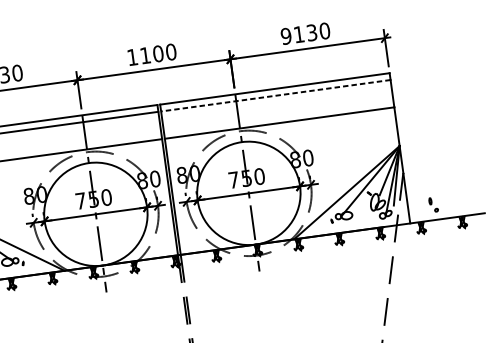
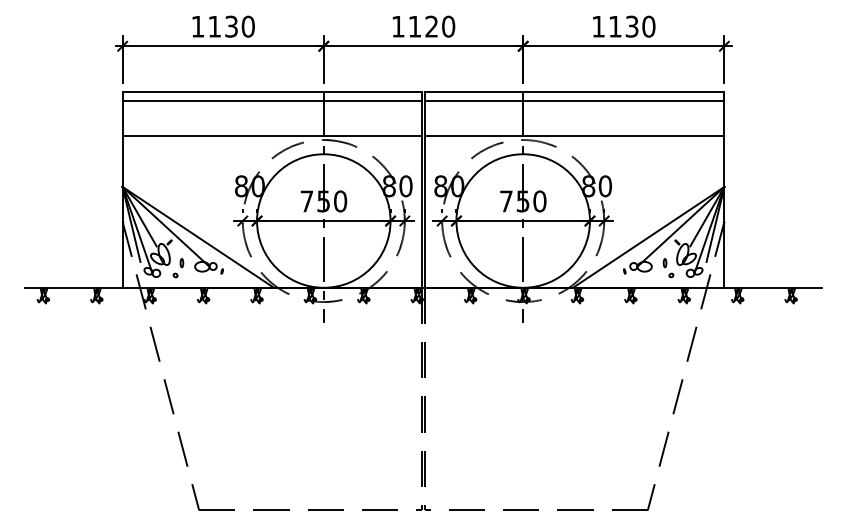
text: (286, 36) -> (598, 26), 9130 -> 1130
text: (158, 53) -> (431, 26), 1100 -> 1120
line: (275, 95) -> (574, 100), dashed -> solid
part: (433, 205) -> (668, 268), moved

